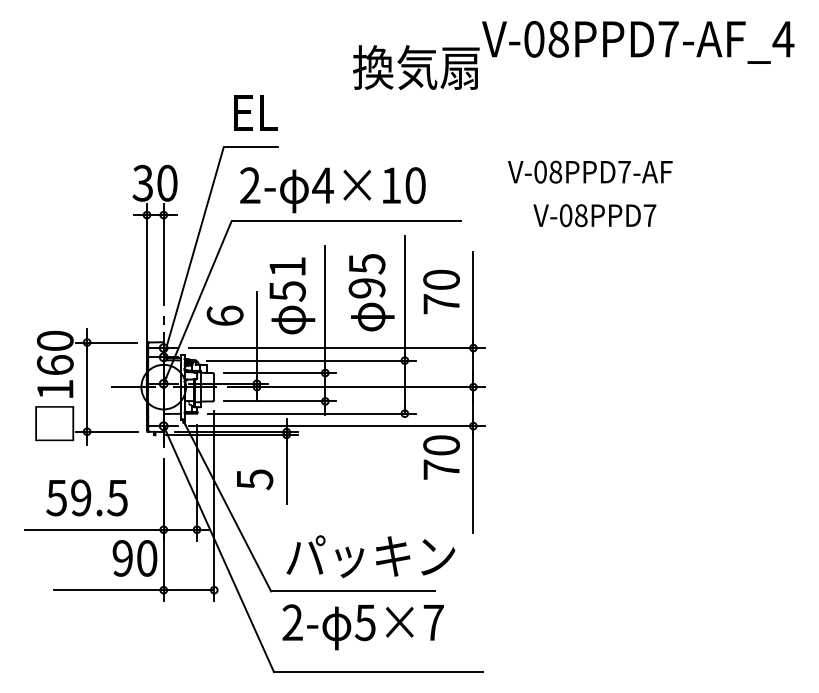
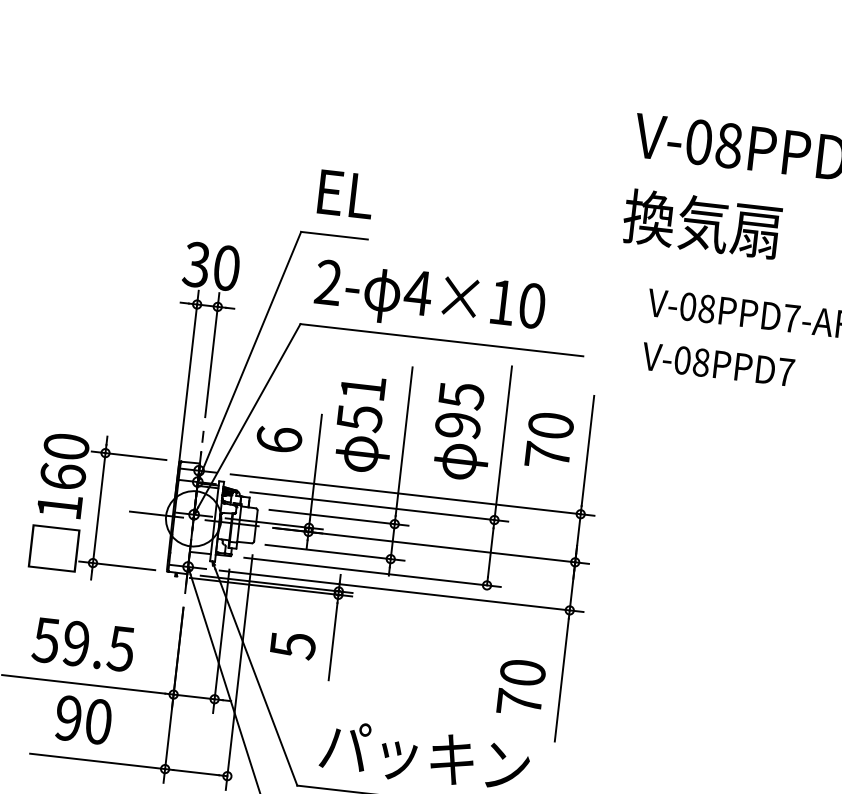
text: (416, 67) -> (702, 224), moved
text: (594, 215) -> (717, 364), moved
text: (441, 457) -> (521, 687), moved
text: (134, 558) -> (83, 720), moved

